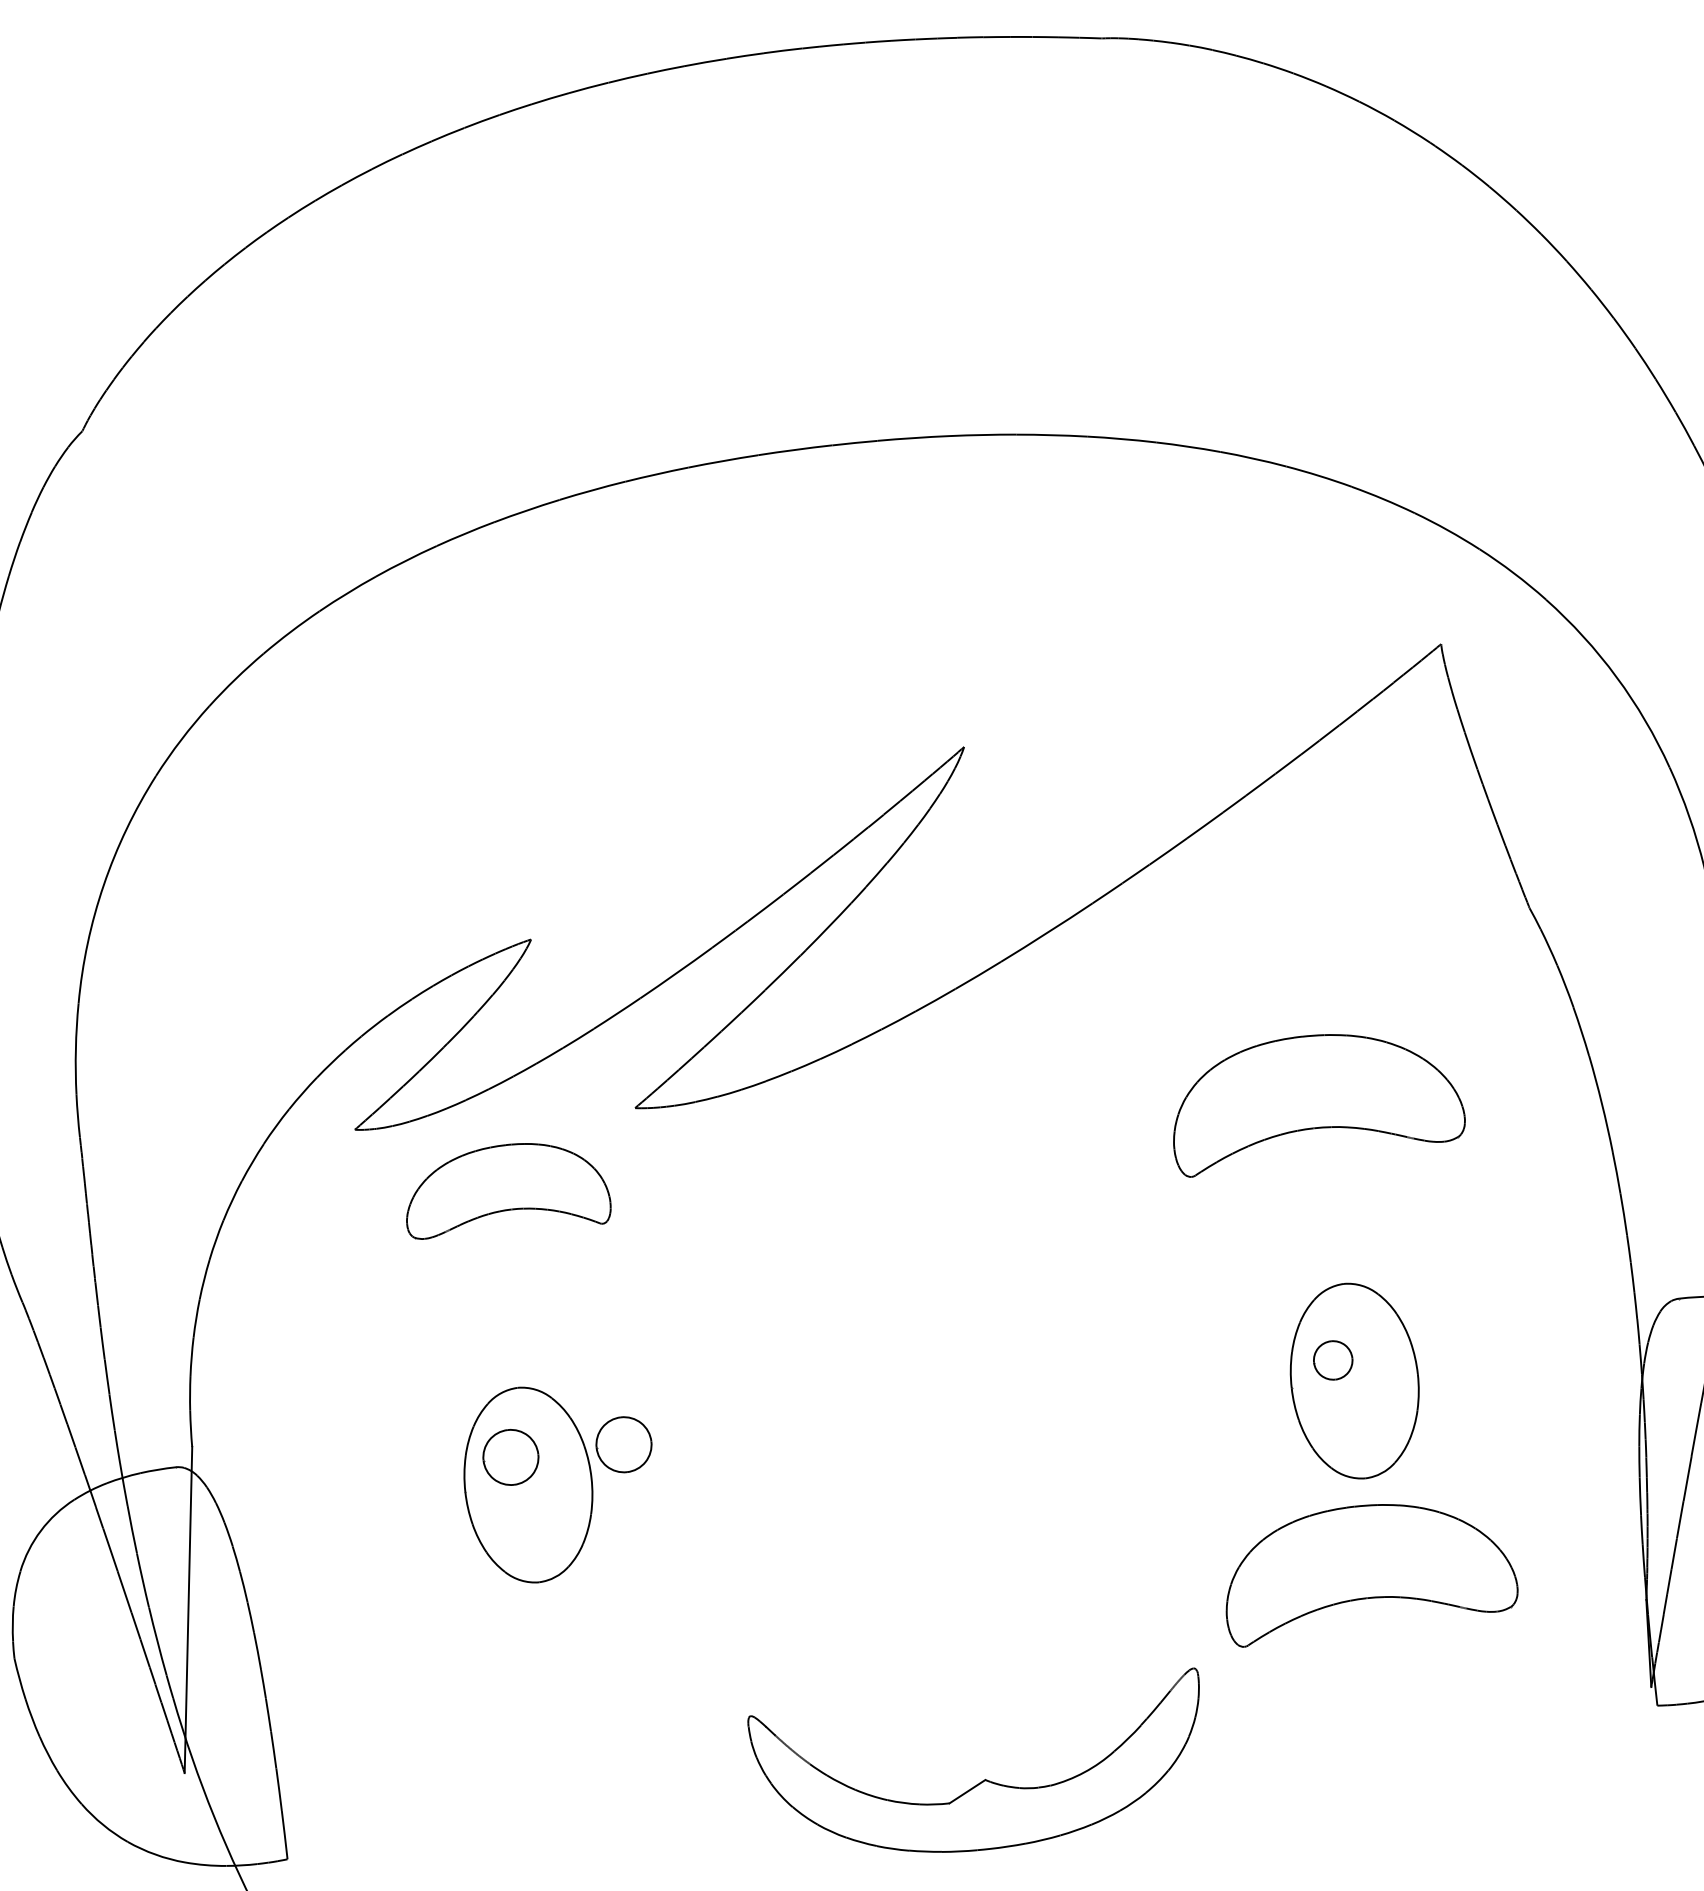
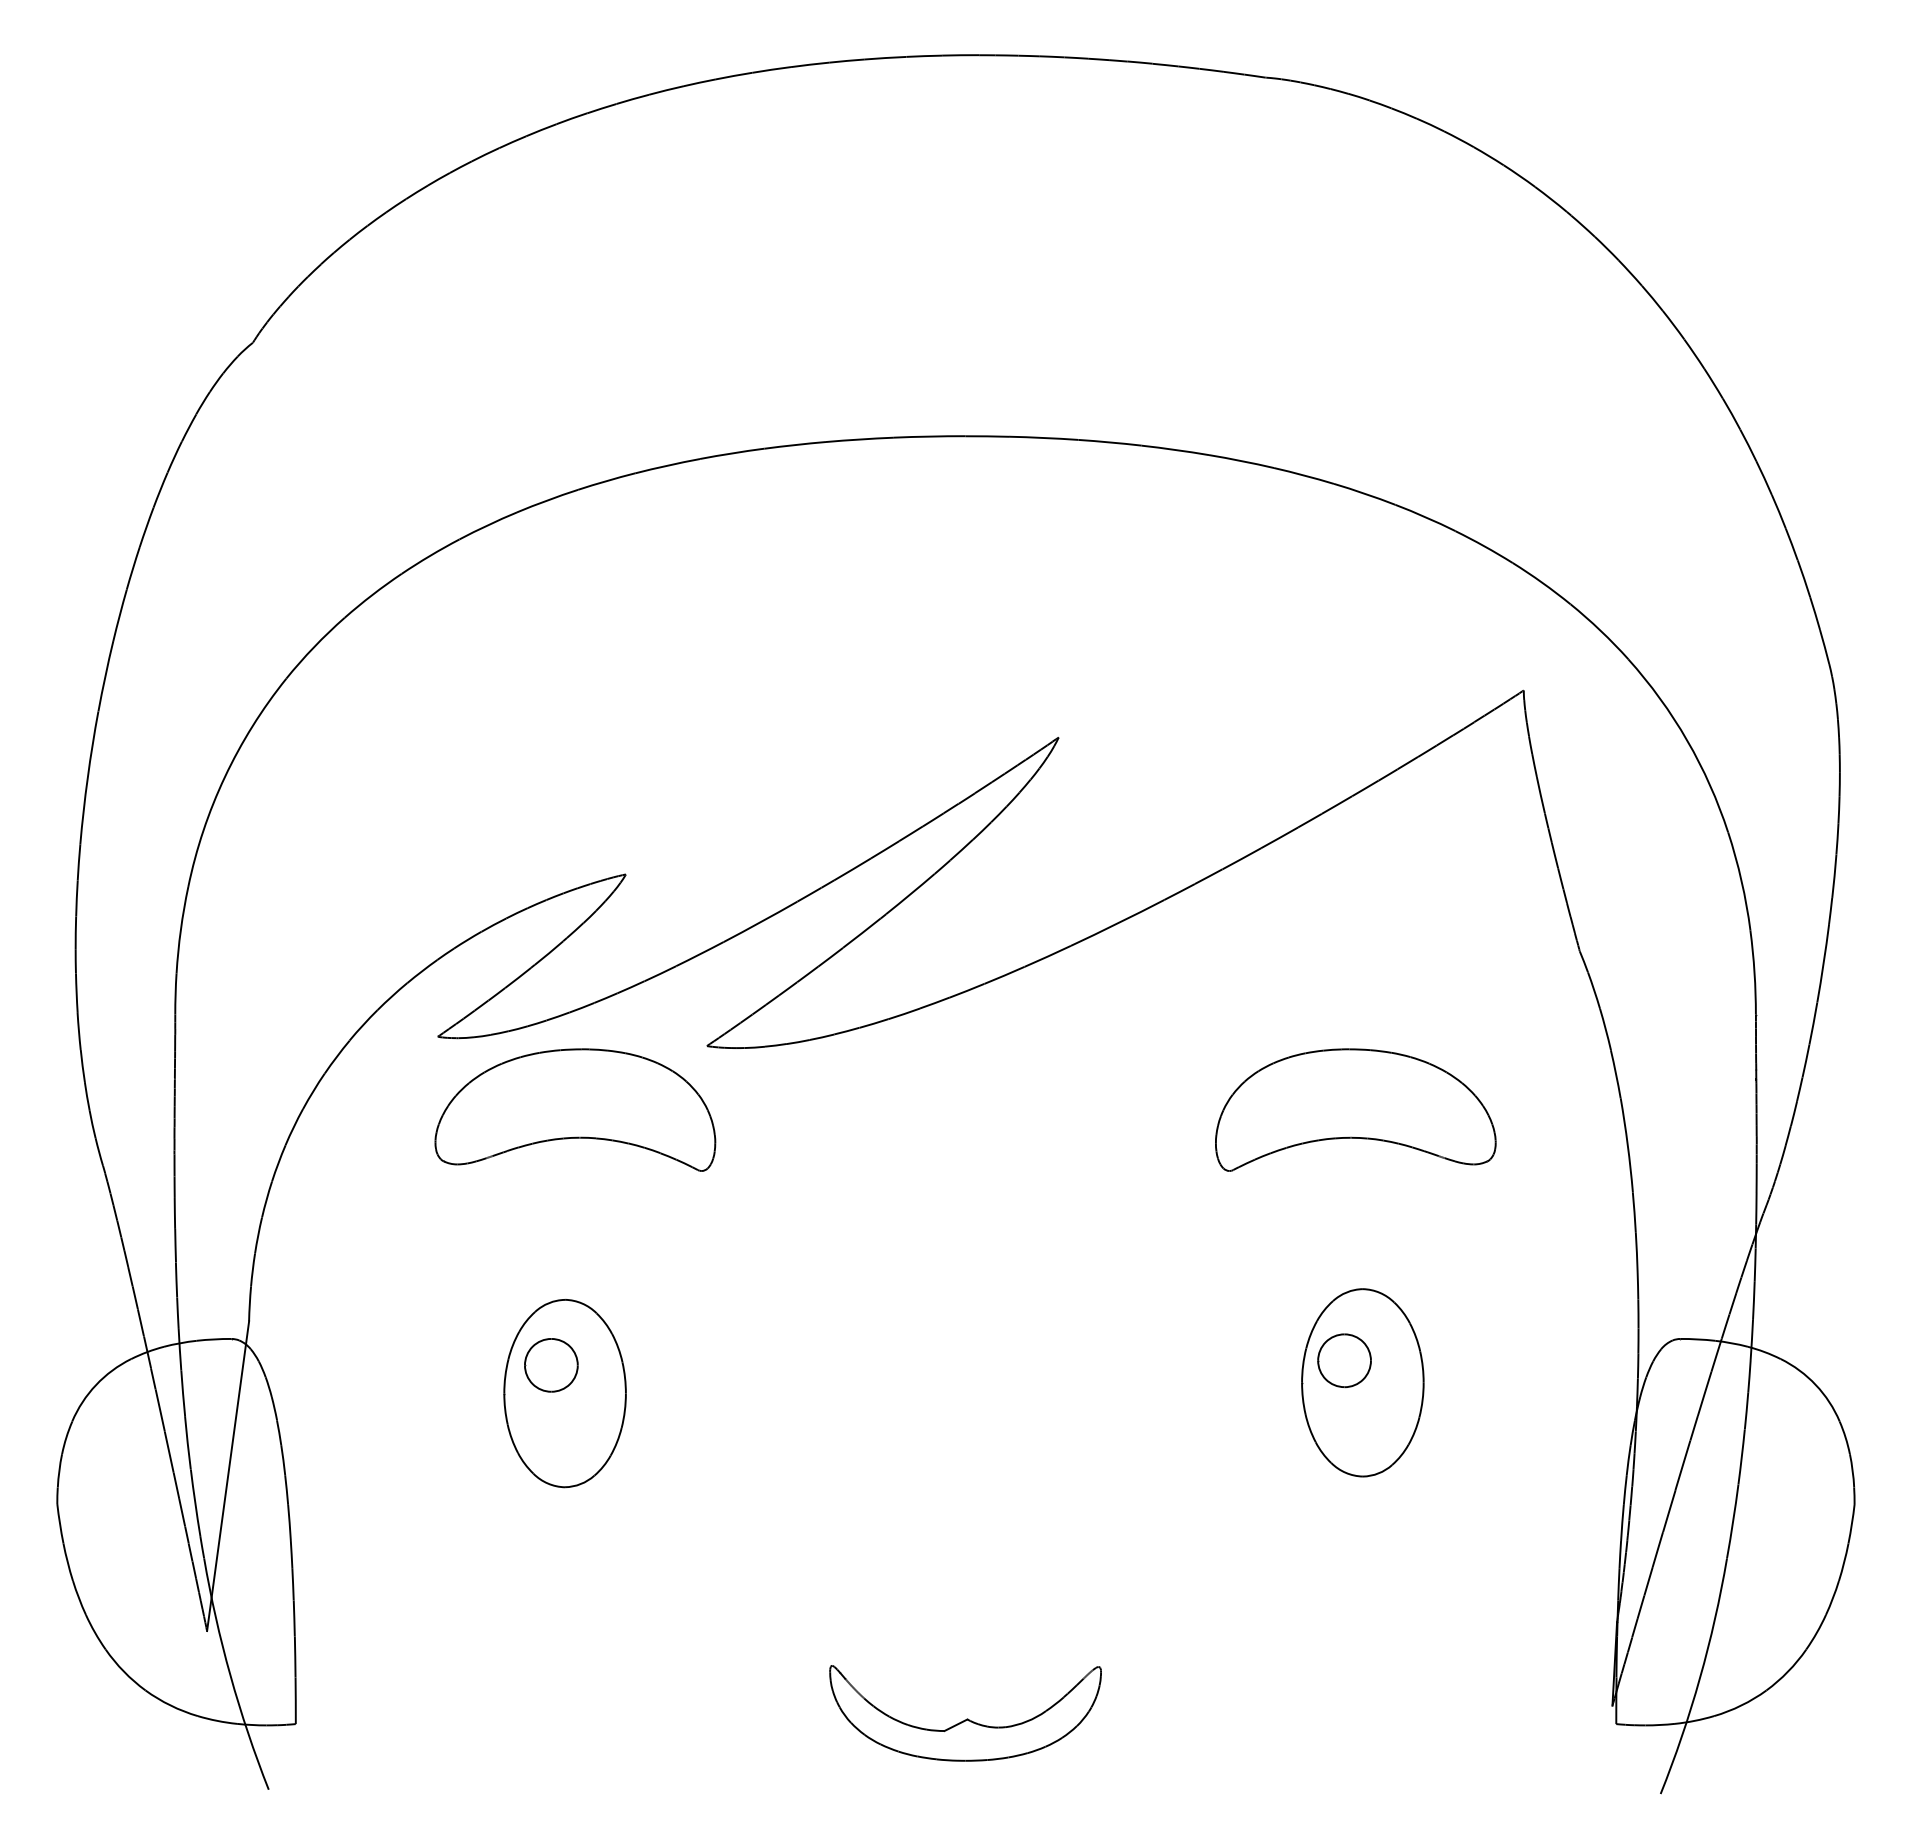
part: (506, 1189) -> (575, 1109), size x1.43
part: (1333, 1360) -> (1344, 1360), size x1.43
part: (624, 1444) -> (660, 1365), removed
part: (1368, 1568) -> (1355, 1562), removed
part: (981, 1770) -> (965, 1713), size x0.62

